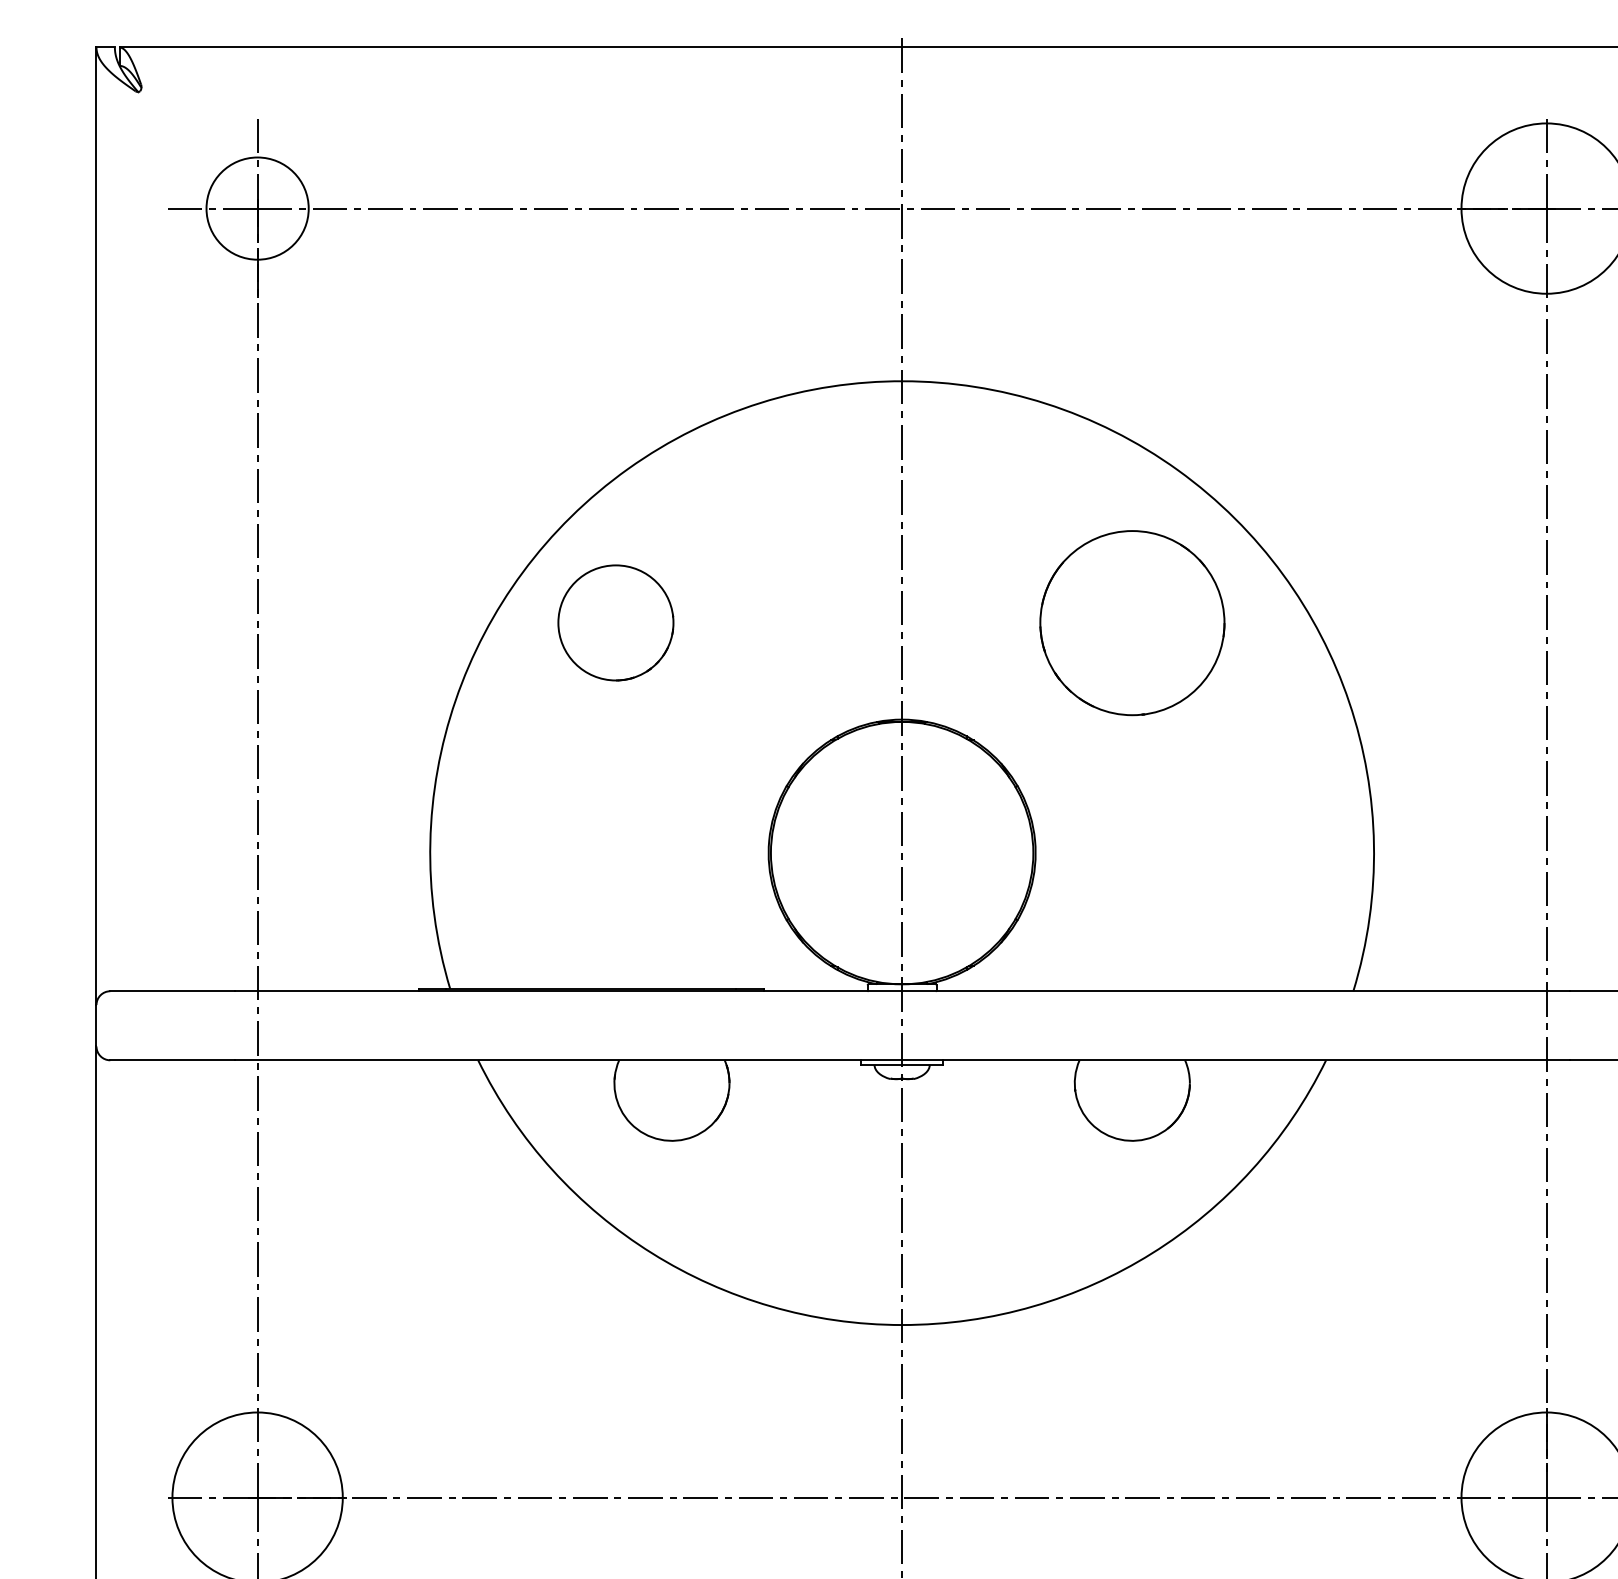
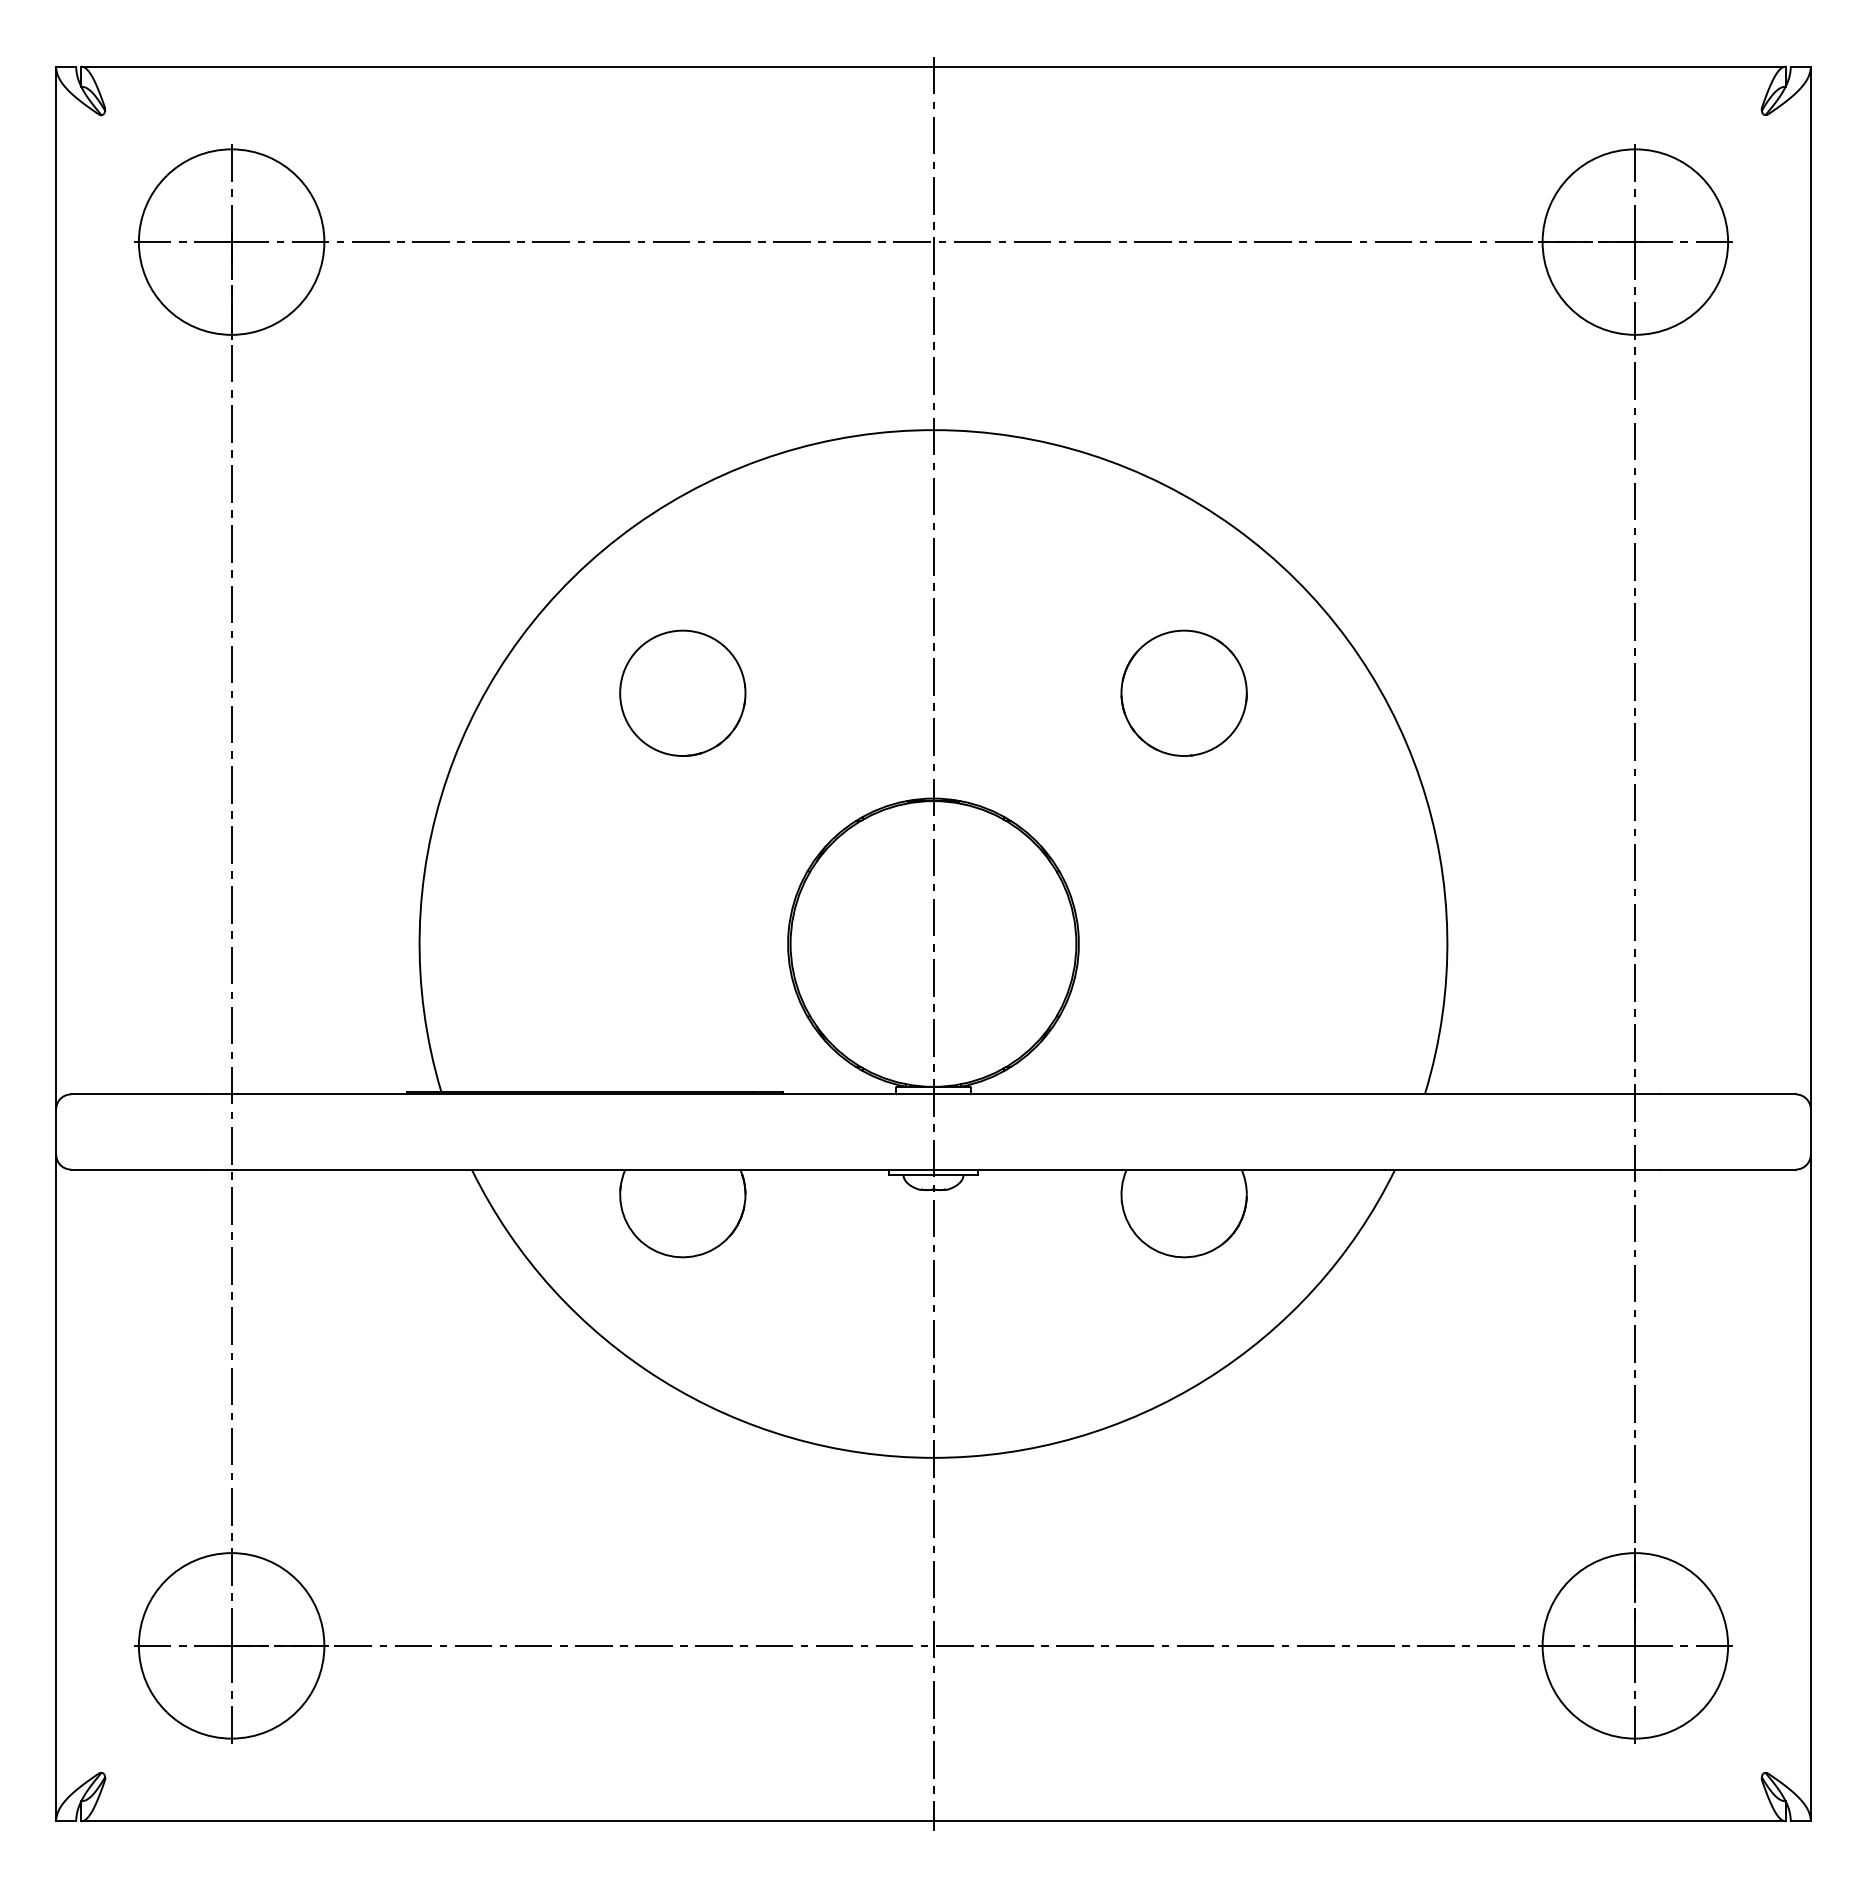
circle: (257, 208) -> (231, 241), size x1.67
circle: (615, 622) -> (682, 692), moved
circle: (1131, 622) -> (1183, 692), size x0.62

